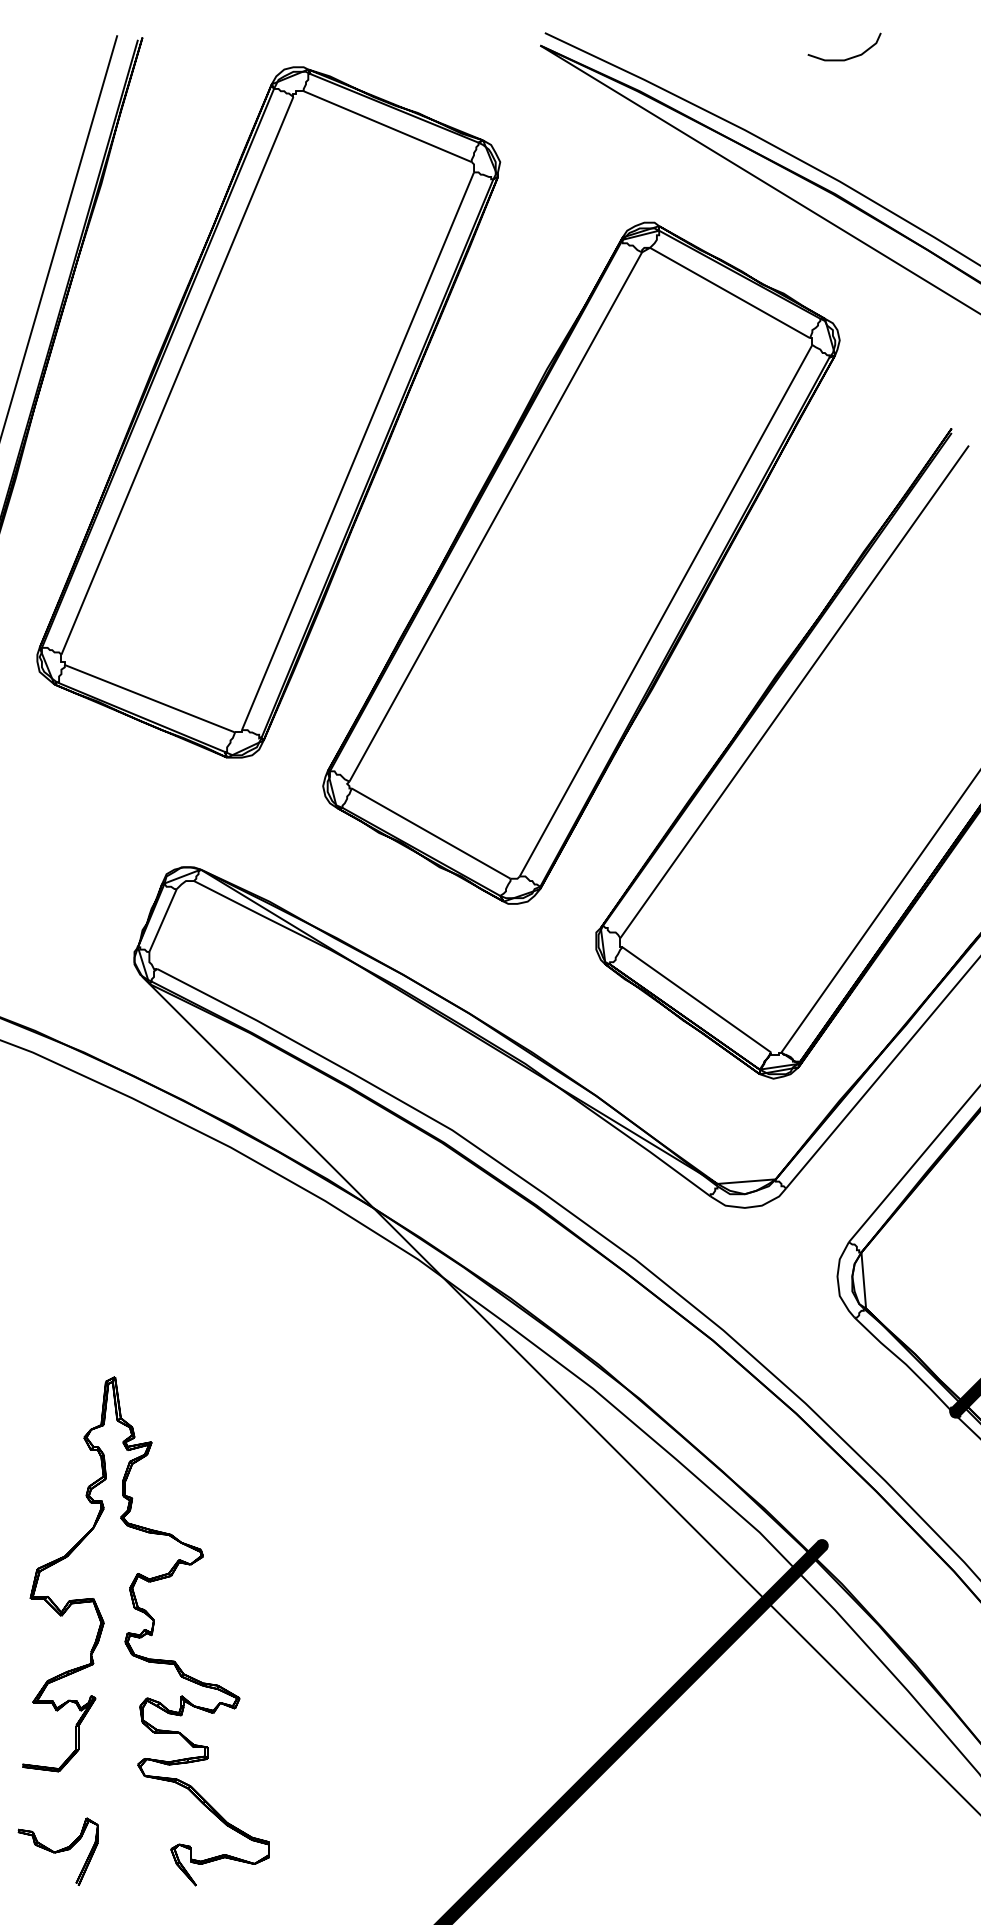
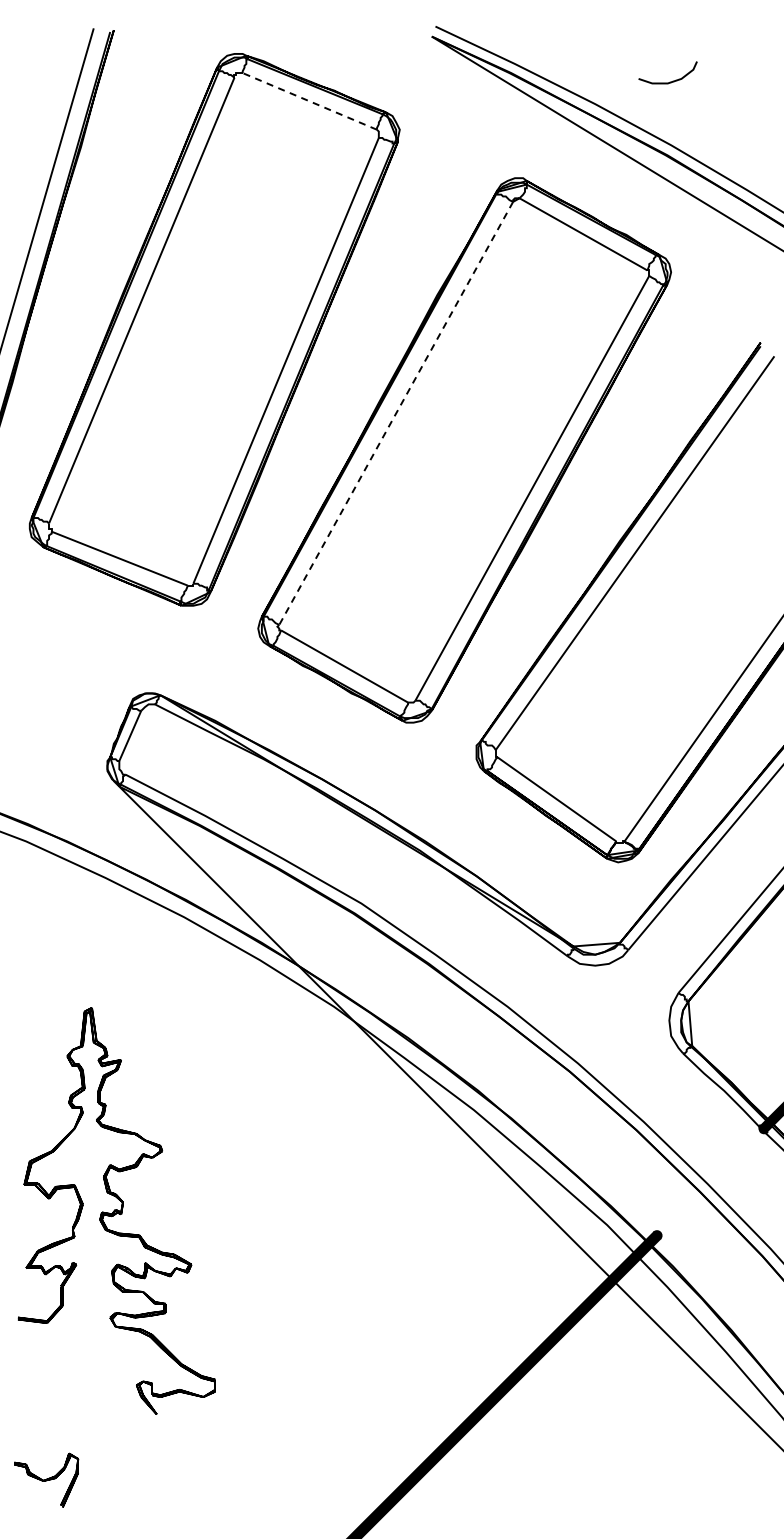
curve: (847, 57) -> (670, 81), moved
line: (387, 126) -> (309, 101), solid -> dashed
line: (496, 517) -> (396, 413), solid -> dashed
part: (145, 1630) -> (116, 1210), moved

